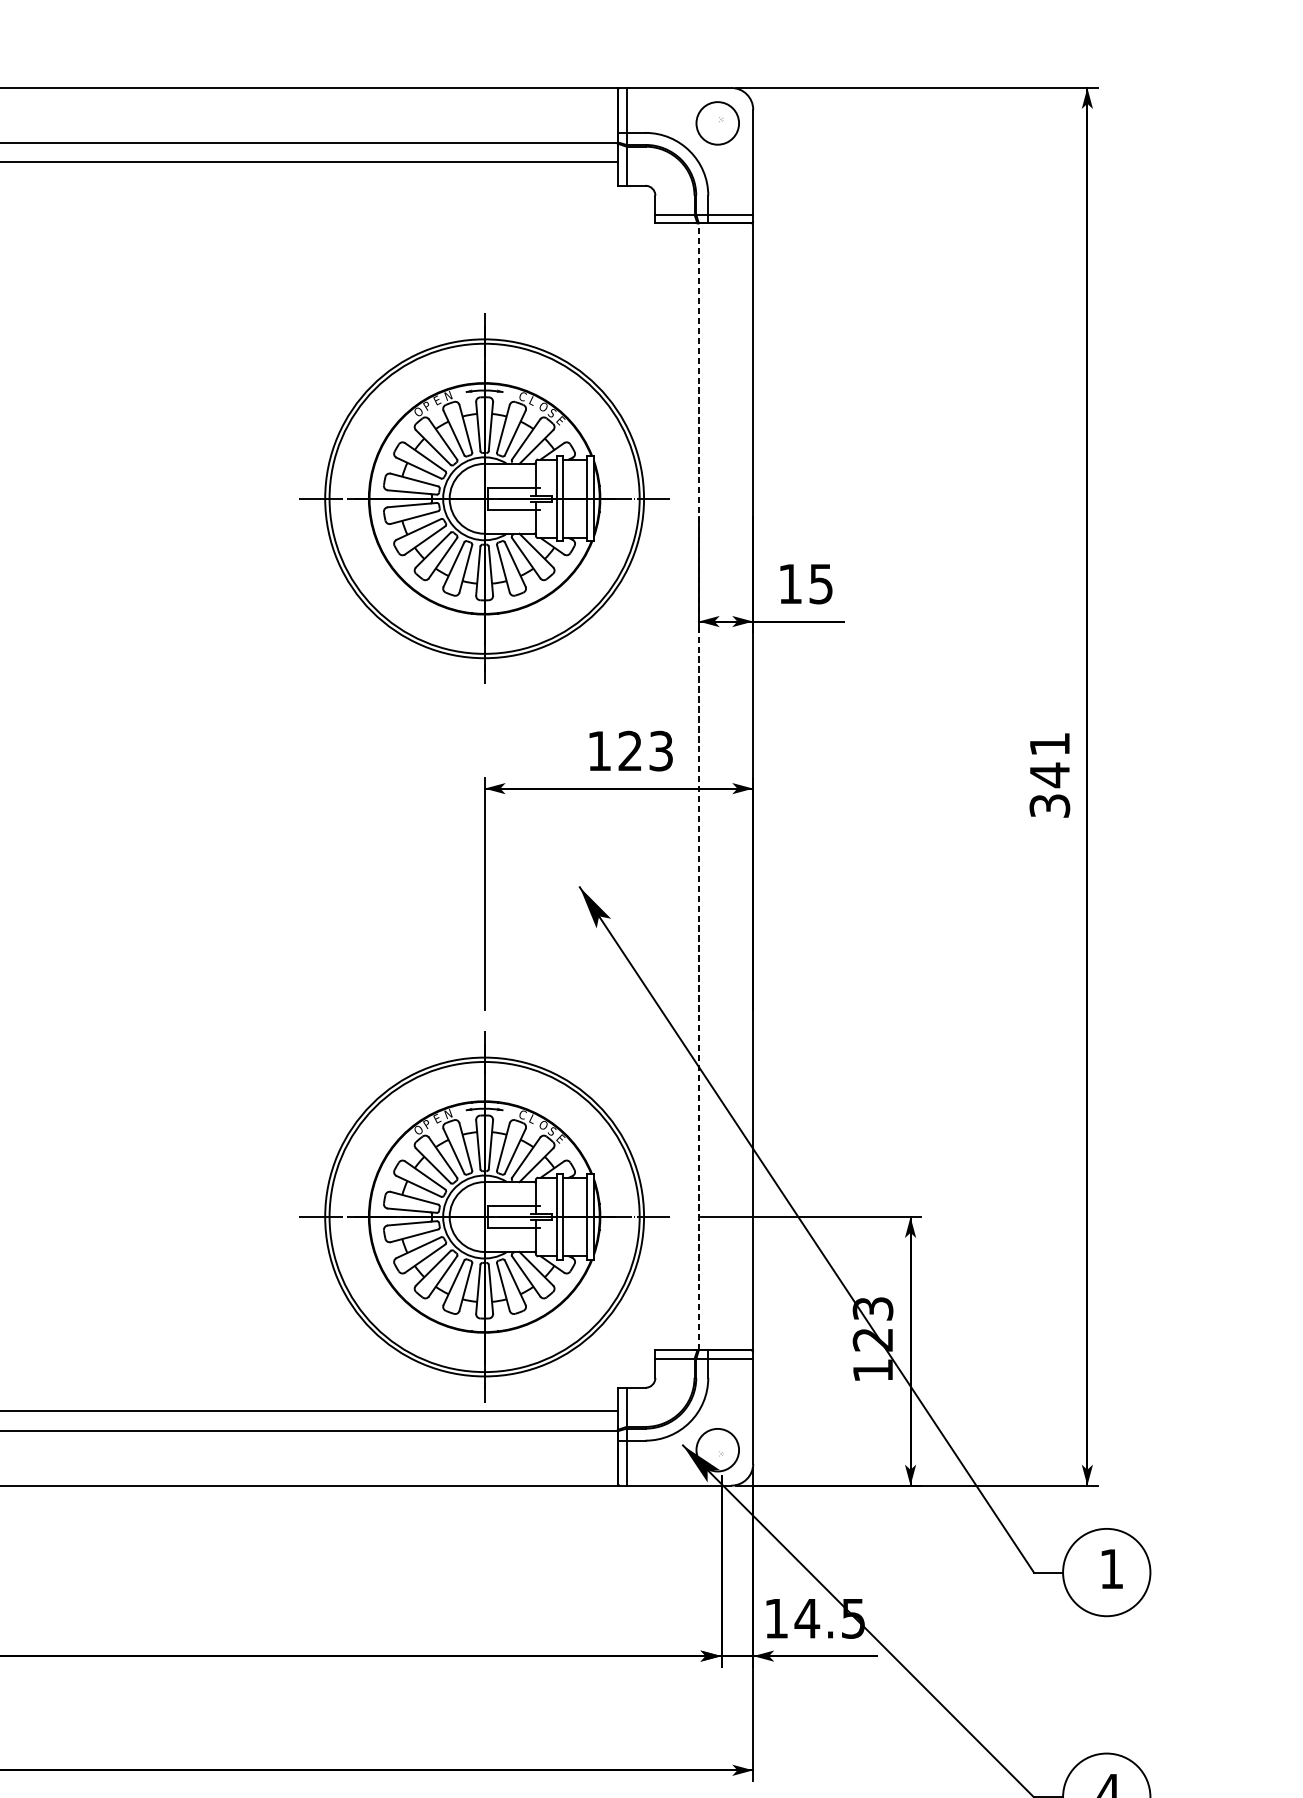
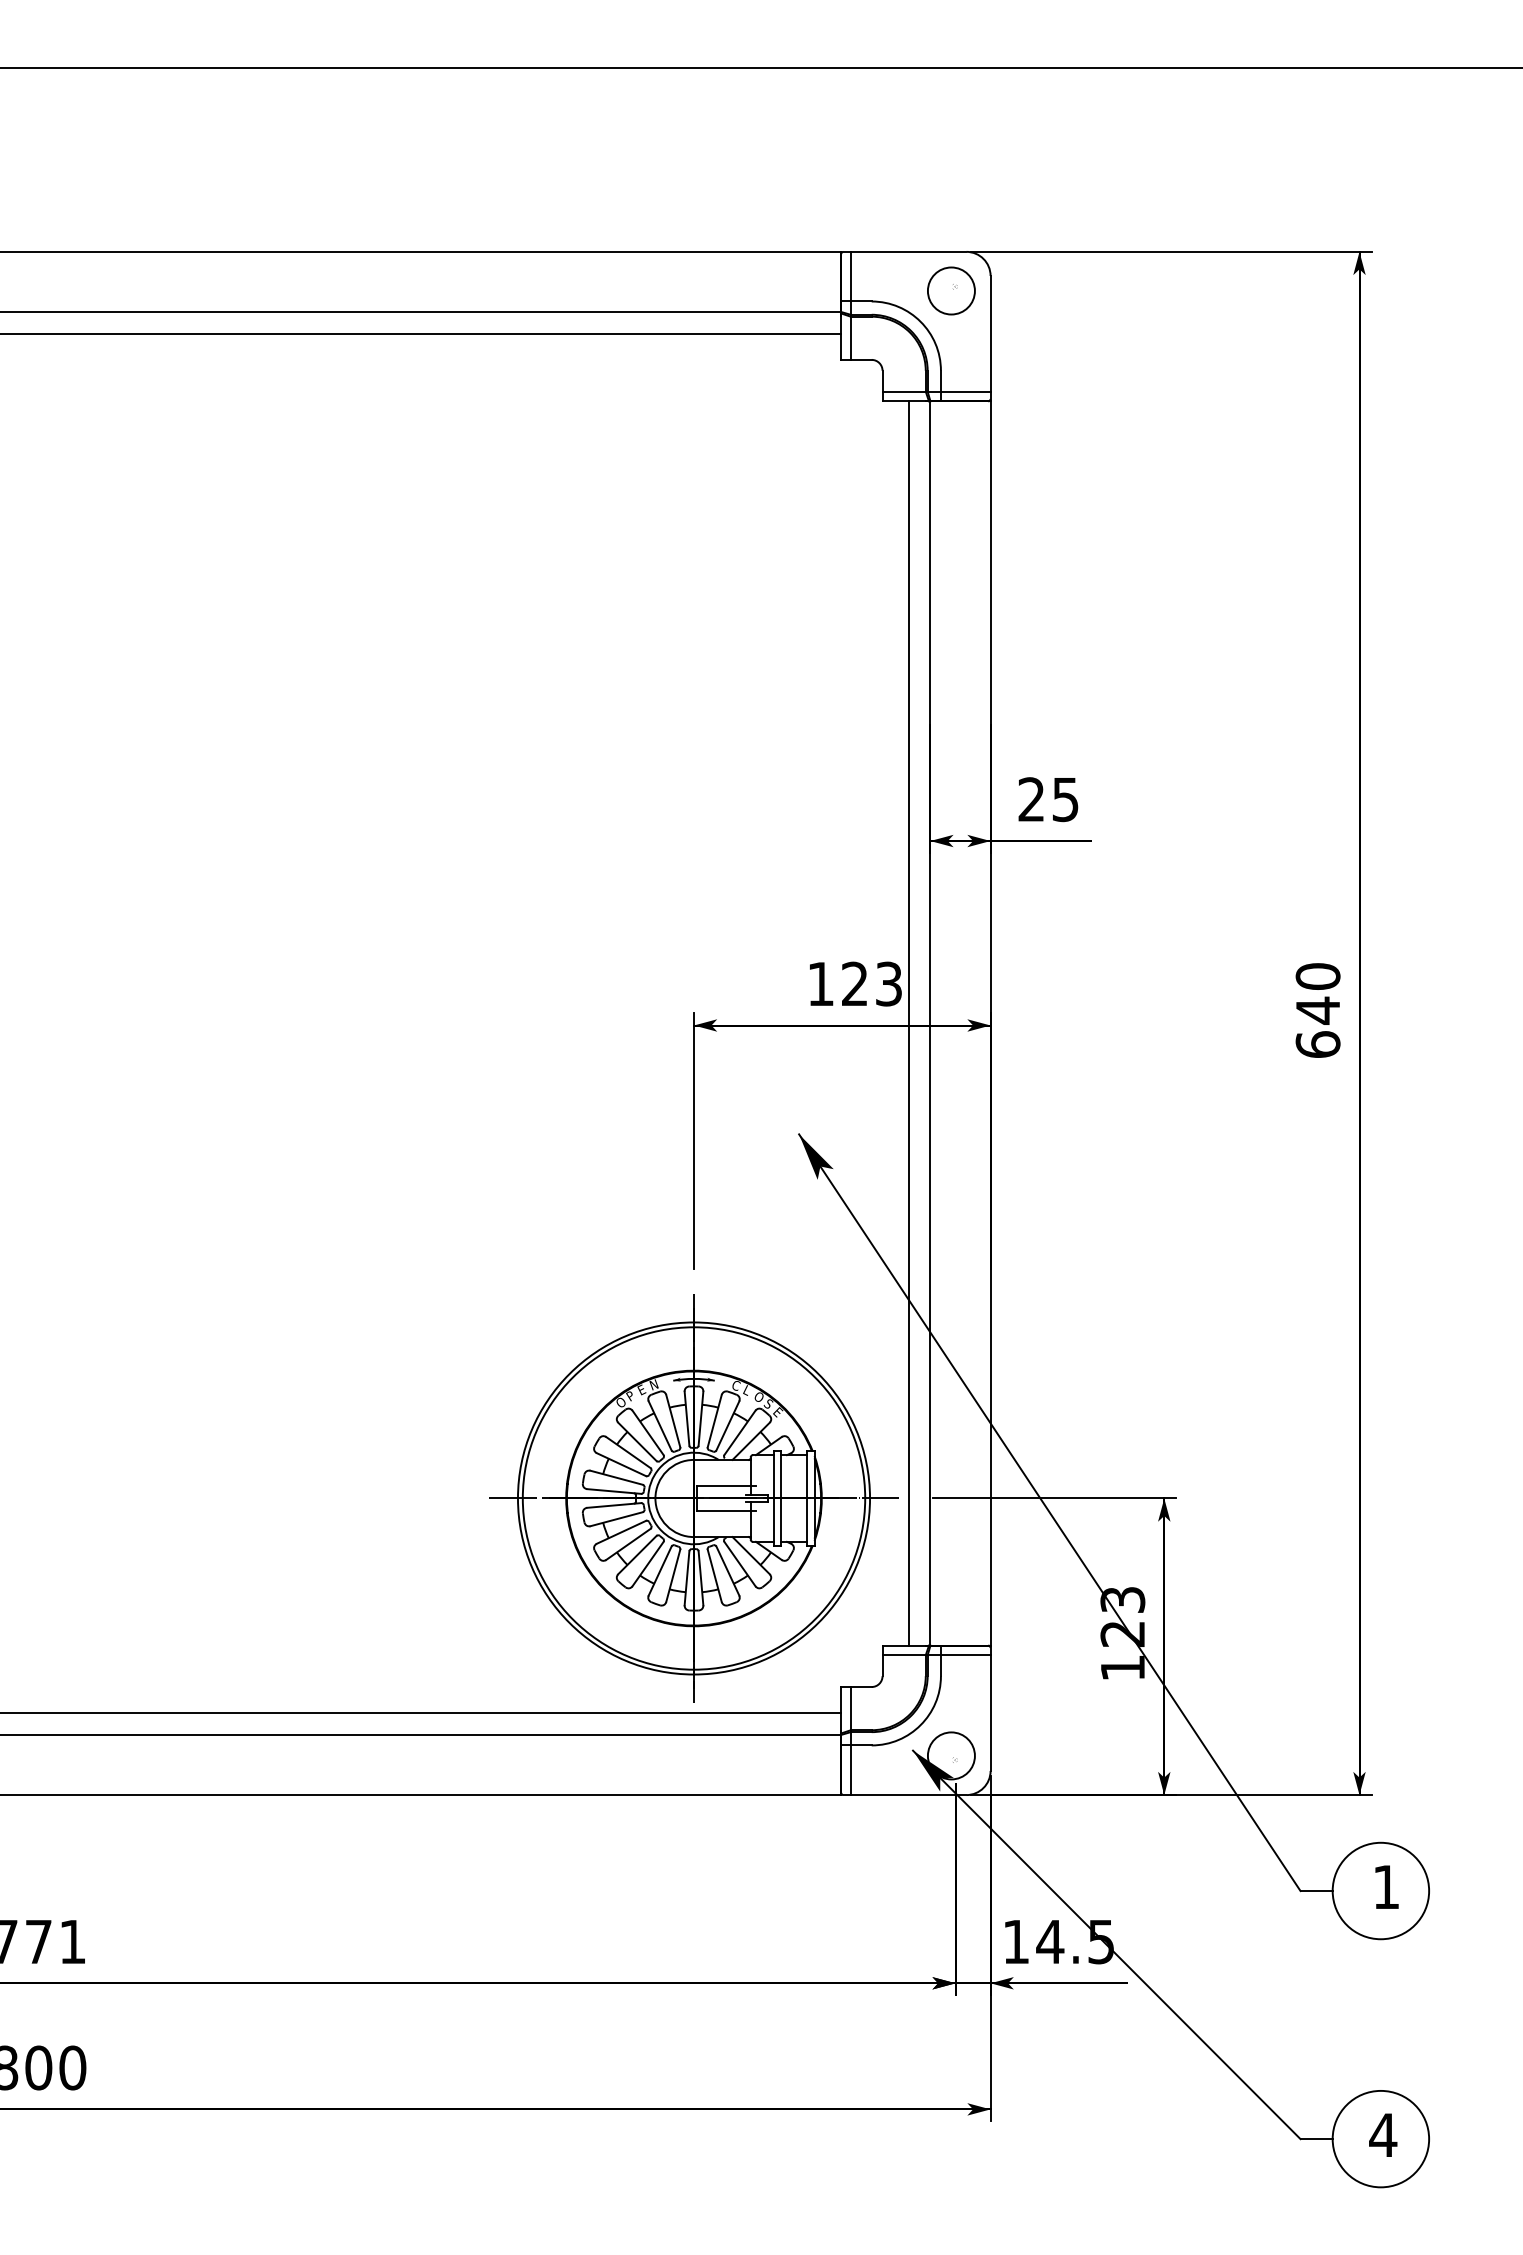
part: (484, 498) -> (693, 705), removed
text: (789, 583) -> (1030, 799), 15 -> 25
text: (1049, 775) -> (1317, 1010), 341 -> 640
line: (698, 785) -> (930, 1022), dashed -> solid
line: (678, 786) -> (908, 1023), added

